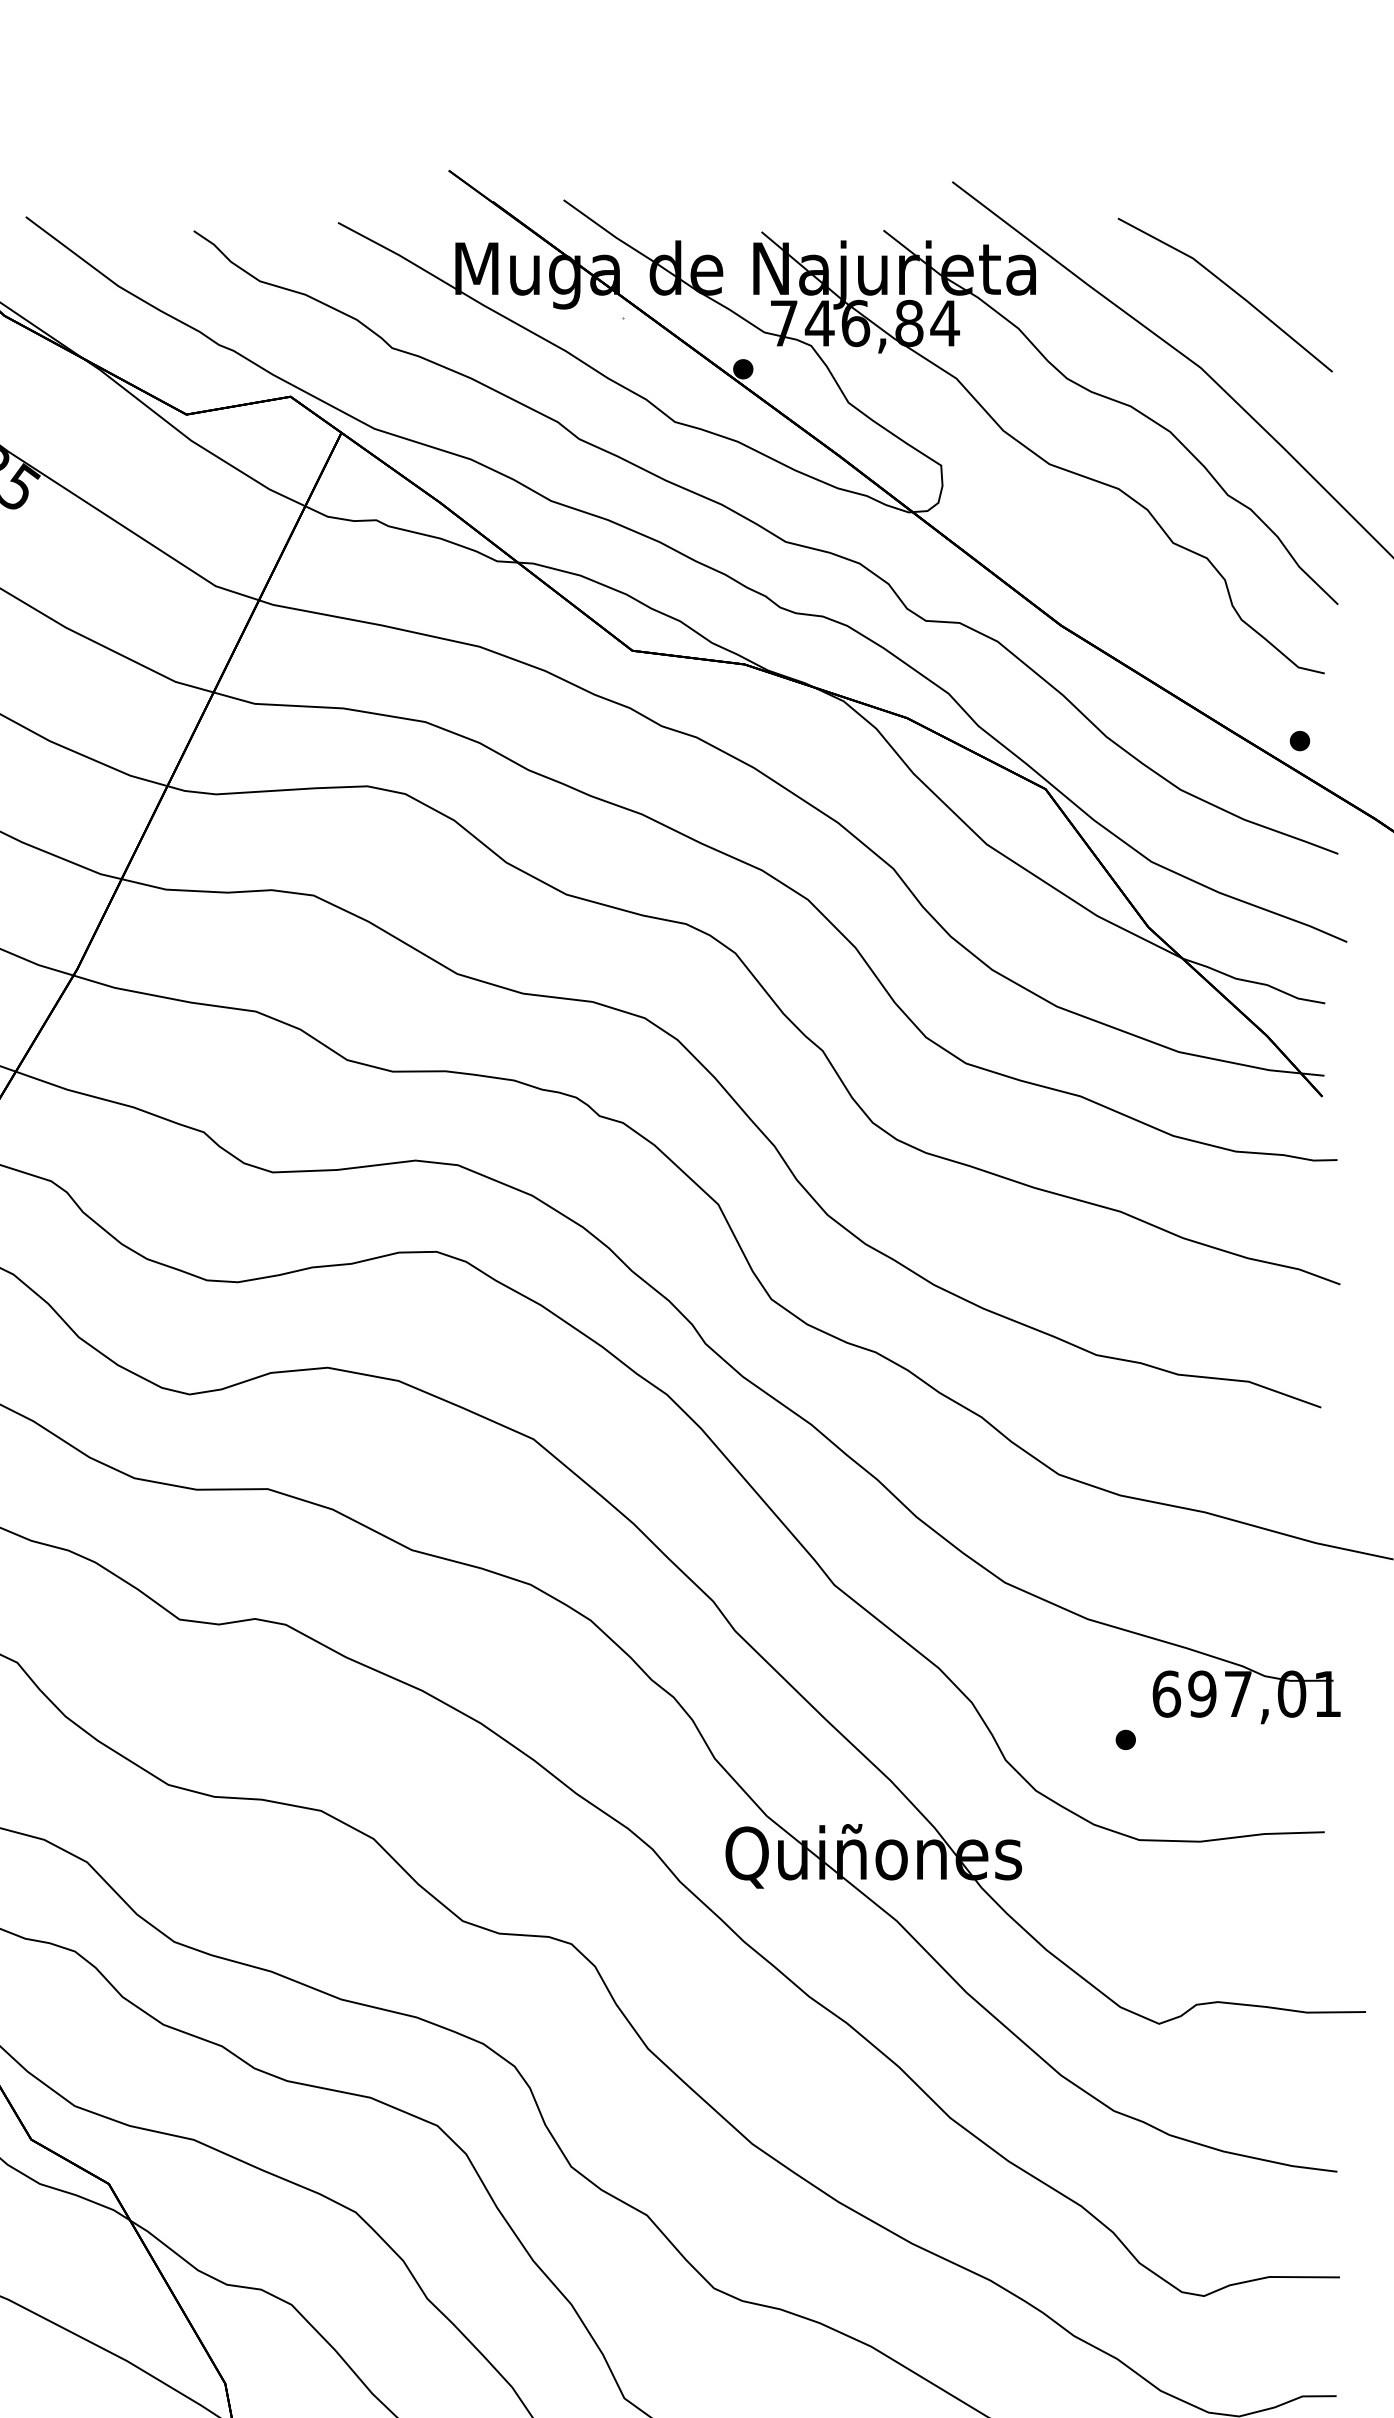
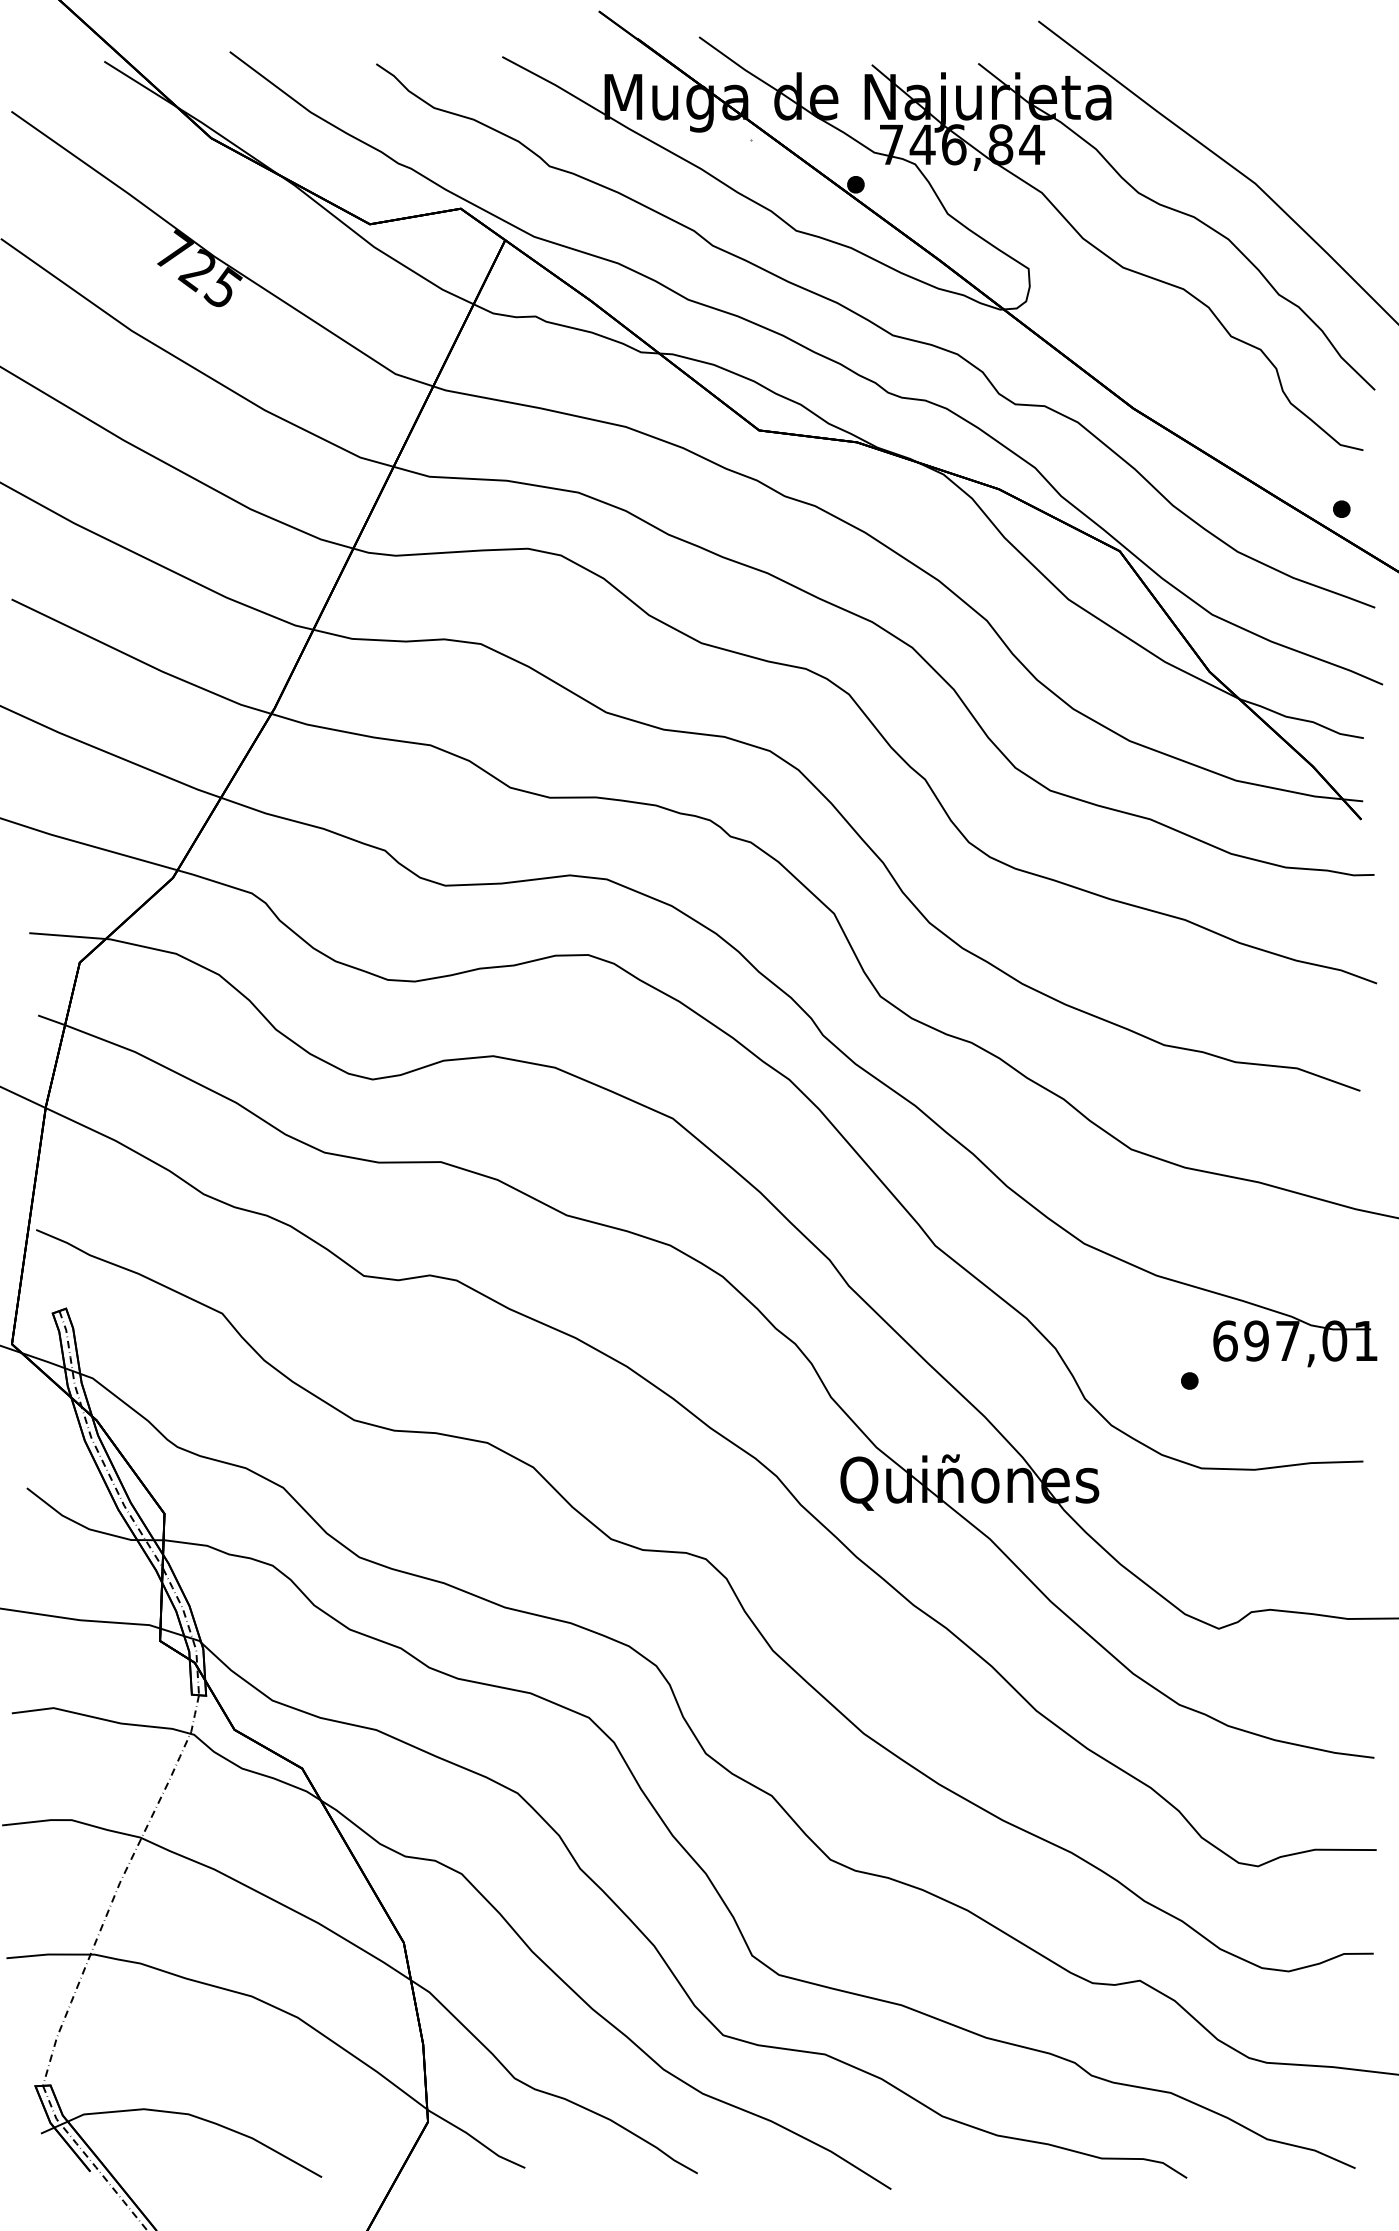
line: (1229, 288) -> (1280, 114), removed

